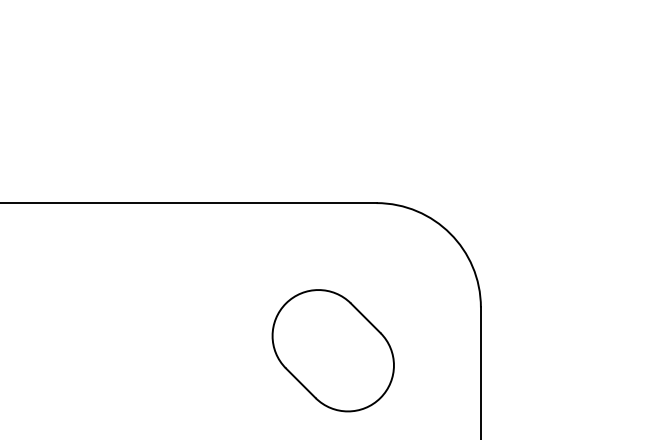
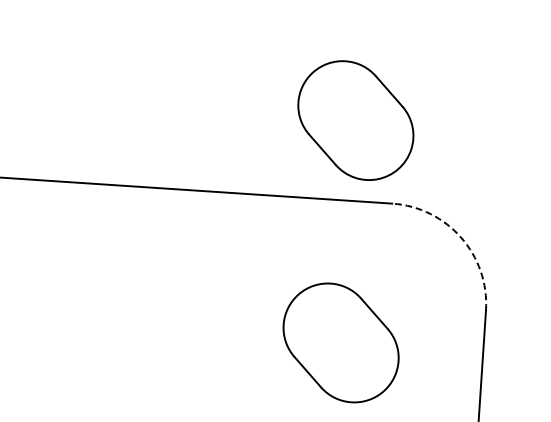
part: (332, 119) -> (355, 120), added
arc: (450, 233) -> (461, 237), solid -> dashed

